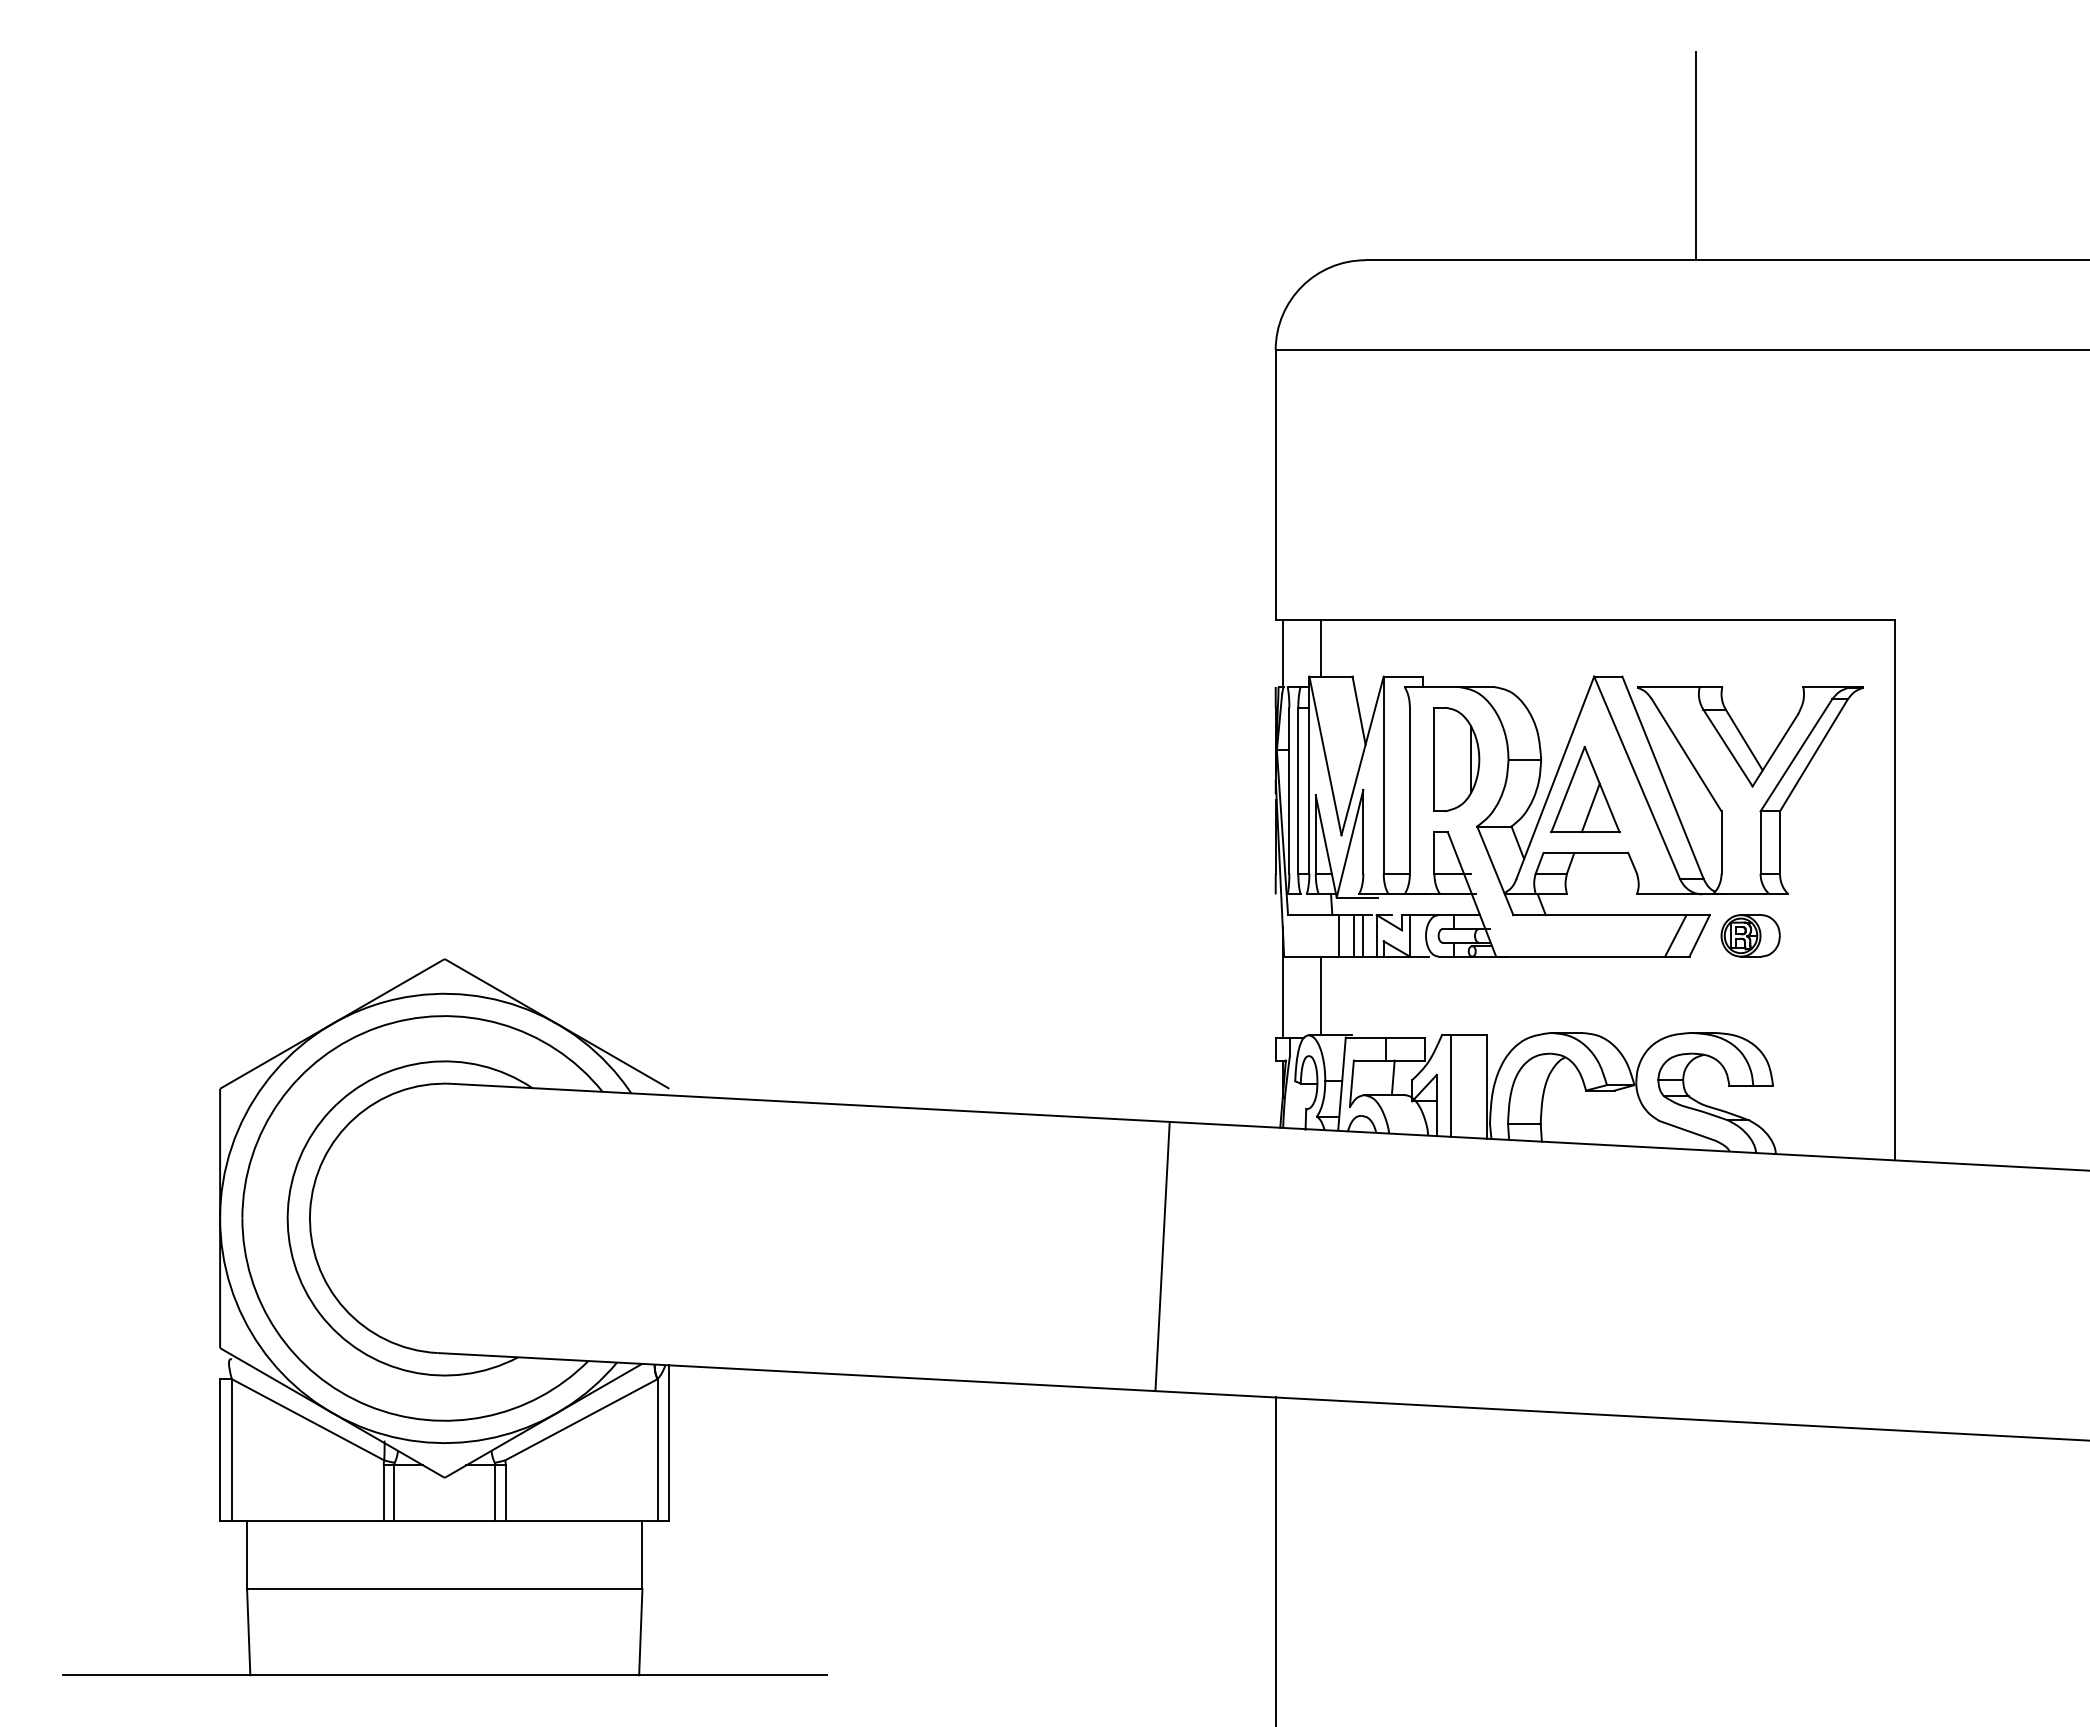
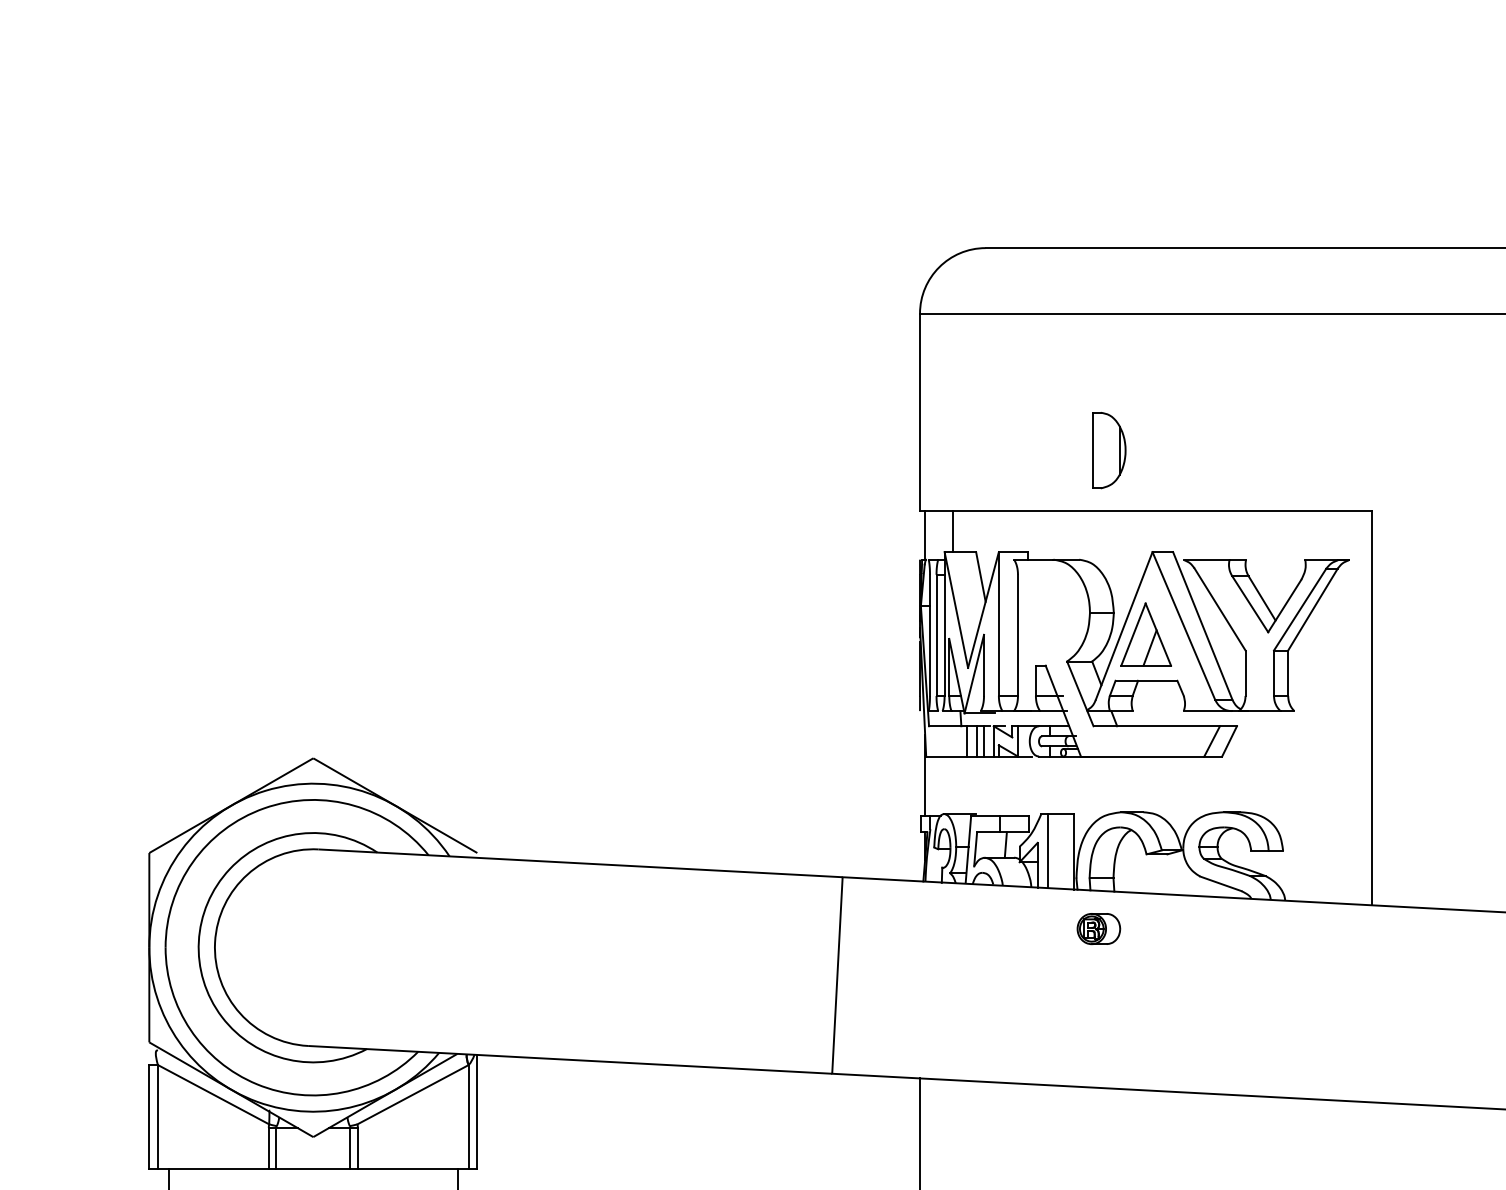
line: (1695, 155) -> (1226, 171), removed
part: (1456, 759) -> (1108, 450), moved
part: (1750, 935) -> (1098, 928), moved
line: (1320, 995) -> (952, 784), removed

